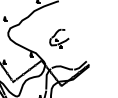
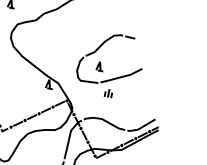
part: (59, 38) -> (110, 63), size x1.67

